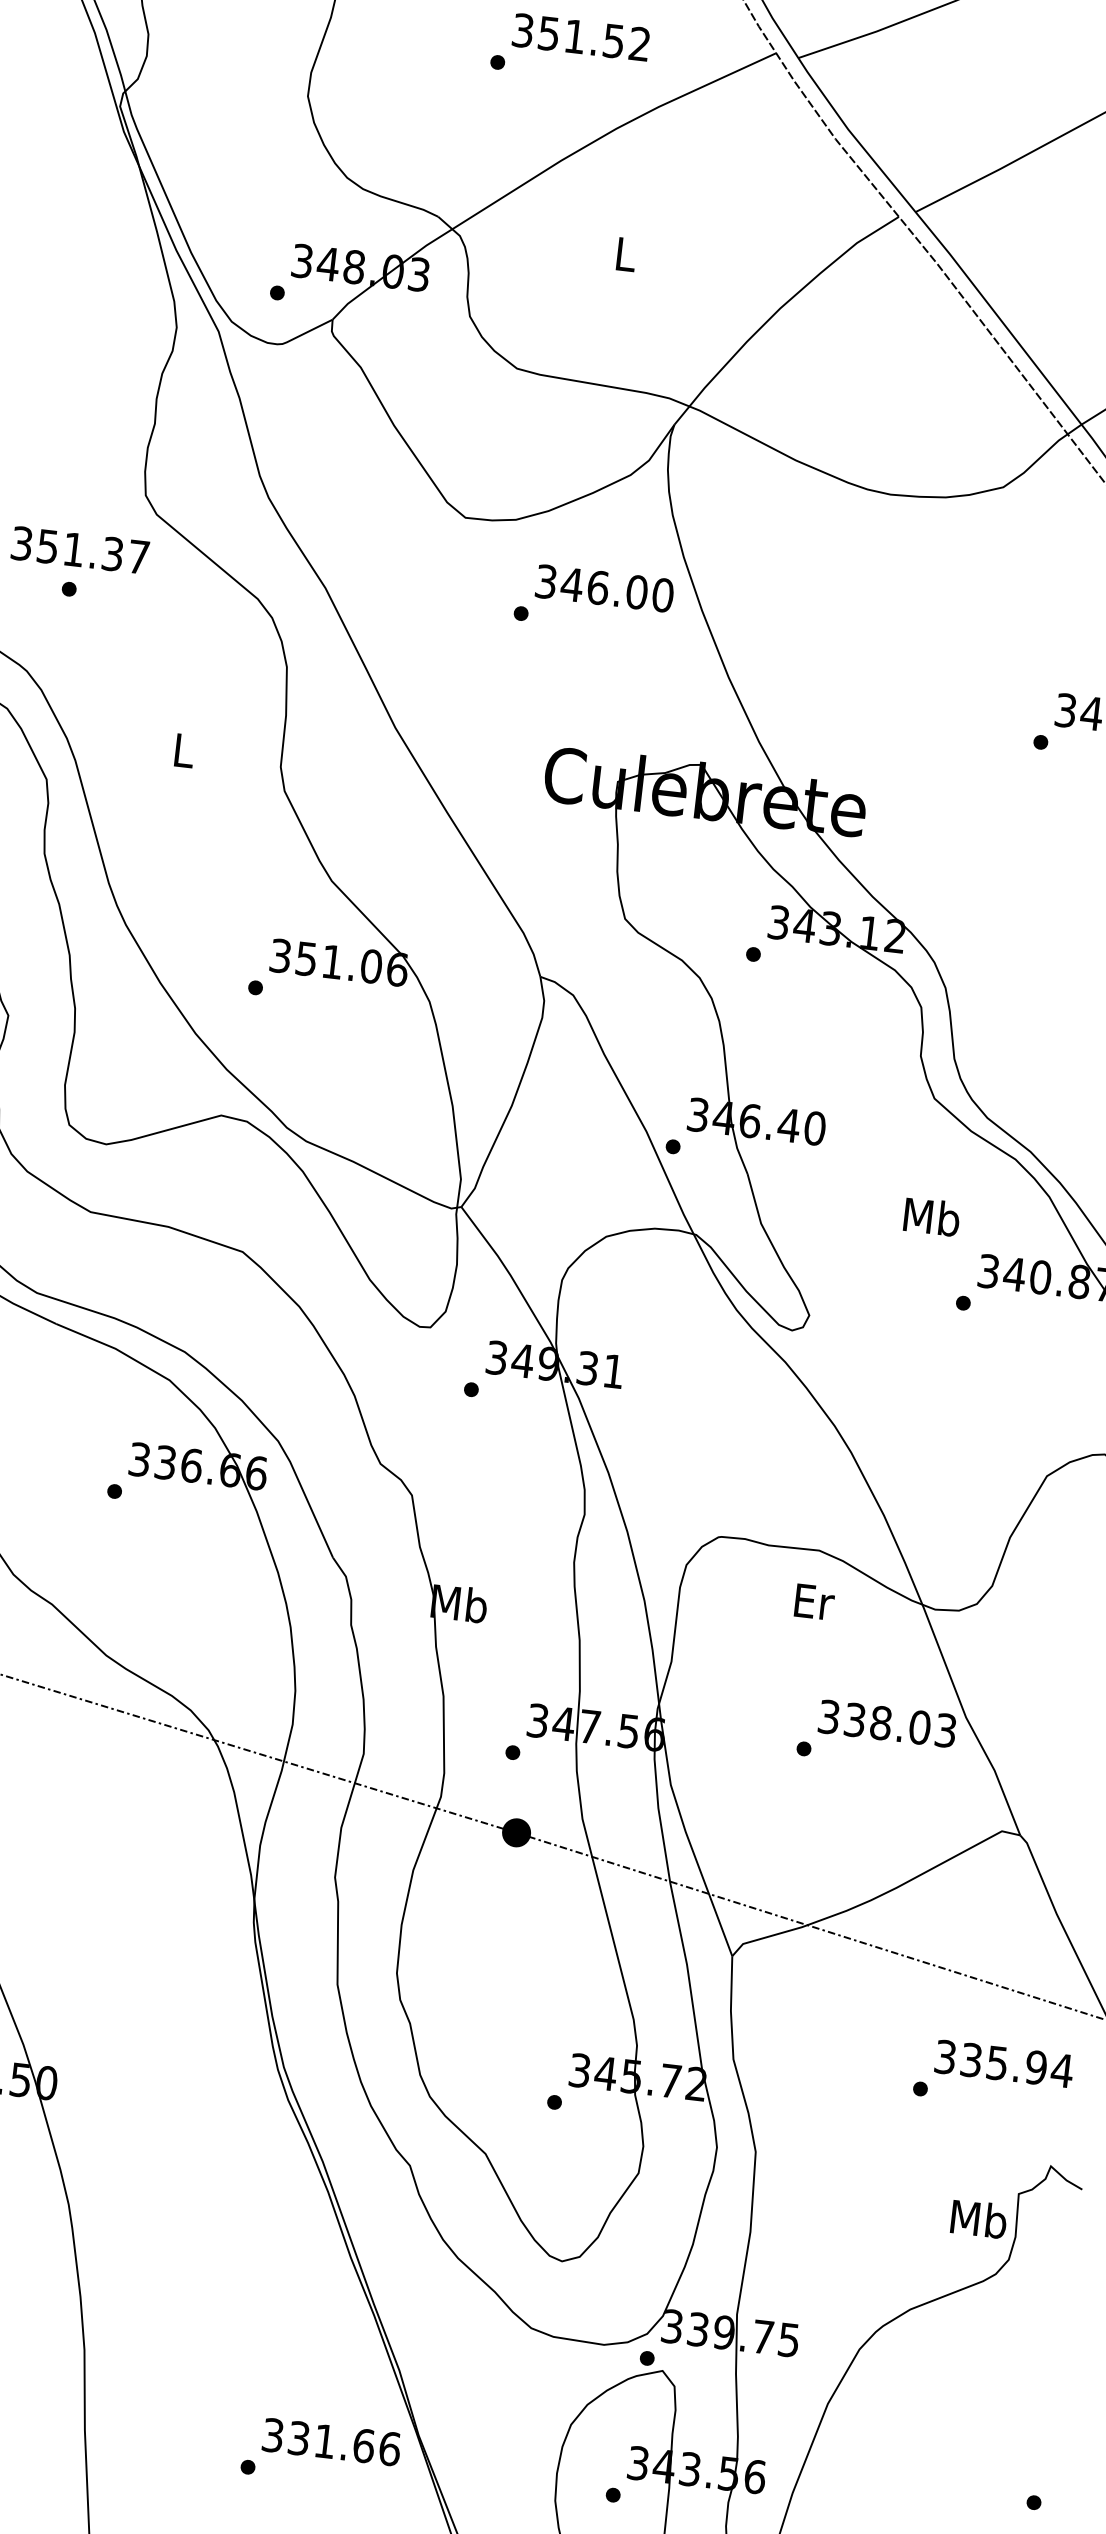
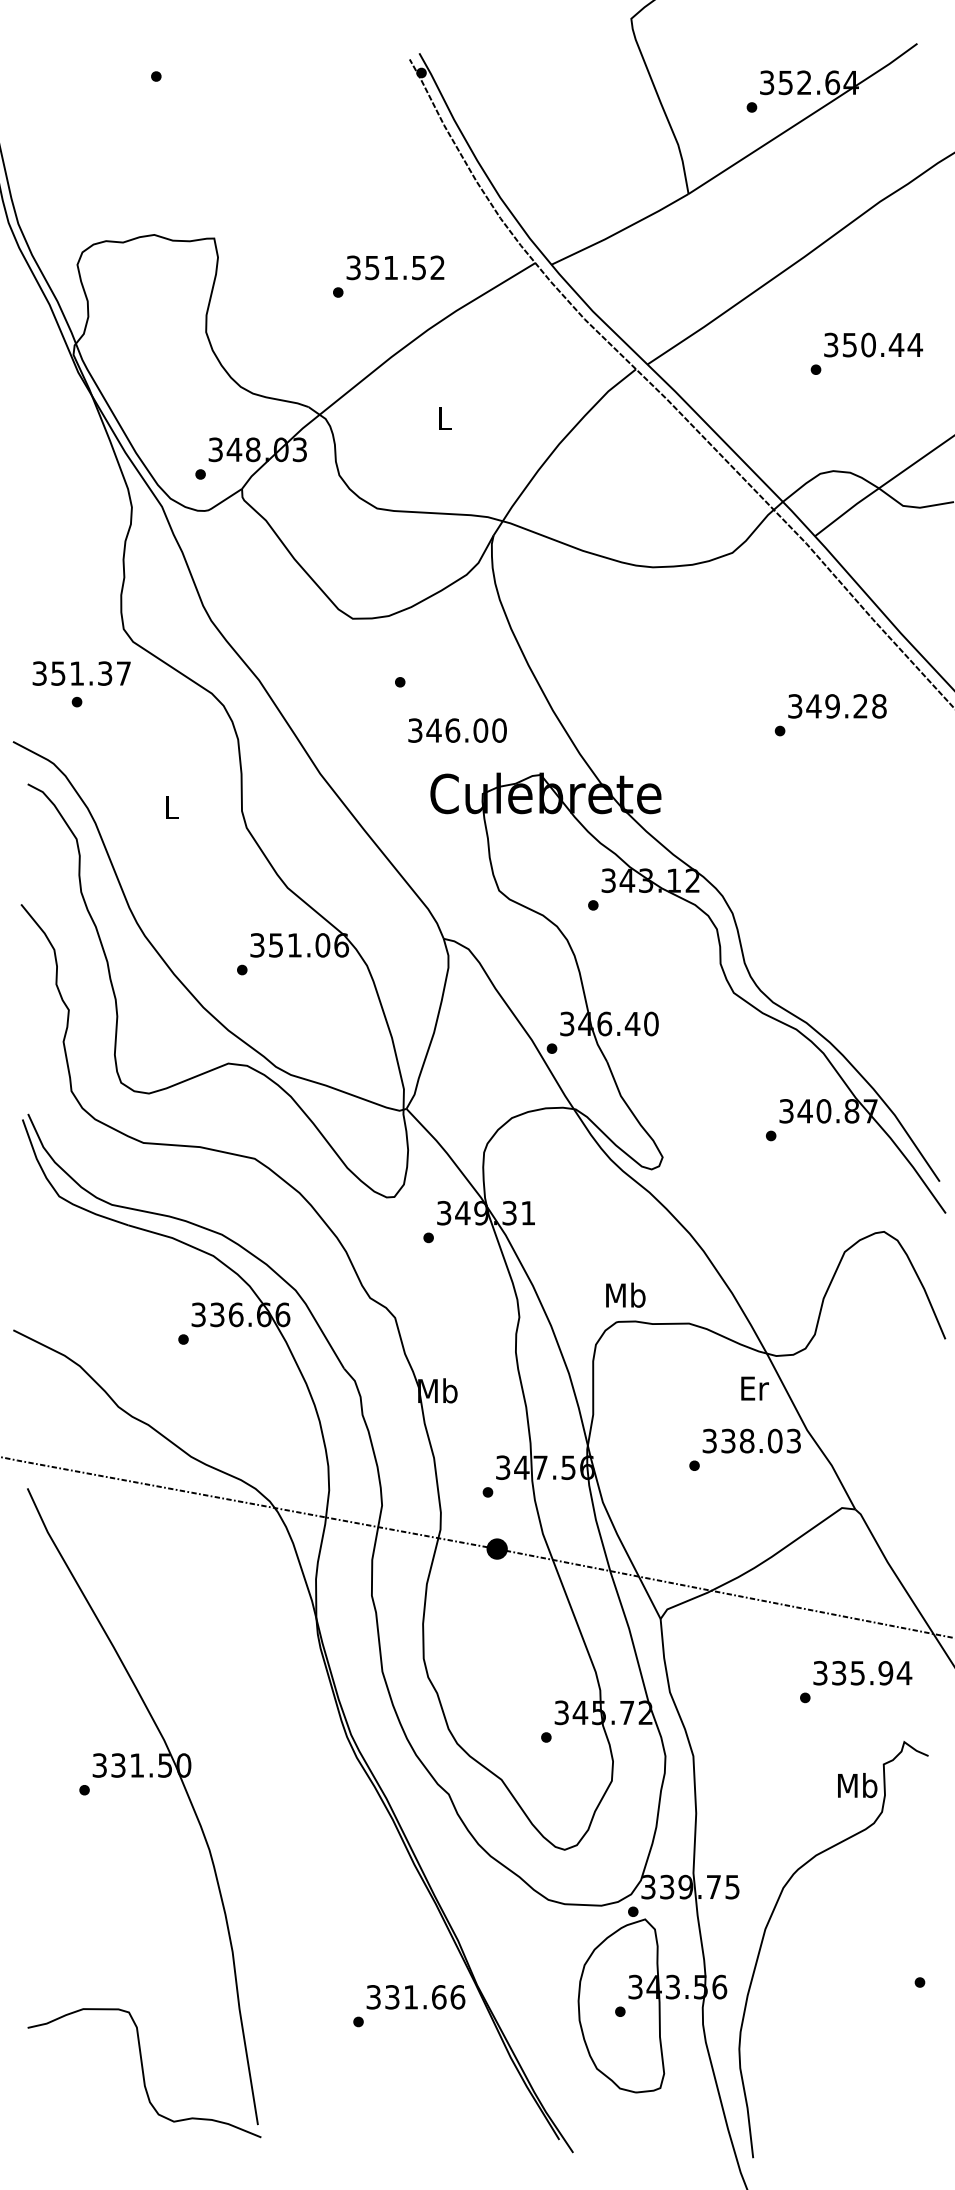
text: (604, 588) -> (457, 730), moved
text: (931, 1215) -> (625, 1294), moved
text: (813, 1601) -> (754, 1388), moved

